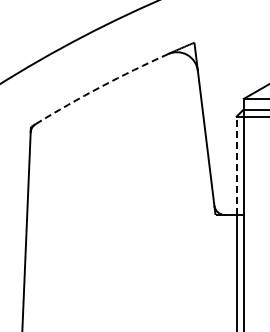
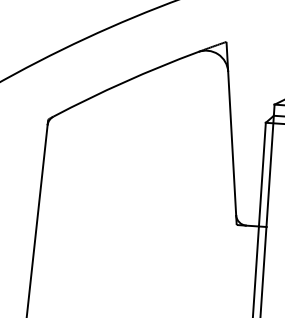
arc: (100, 86) -> (124, 81), dashed -> solid
line: (236, 165) -> (262, 174), dashed -> solid

